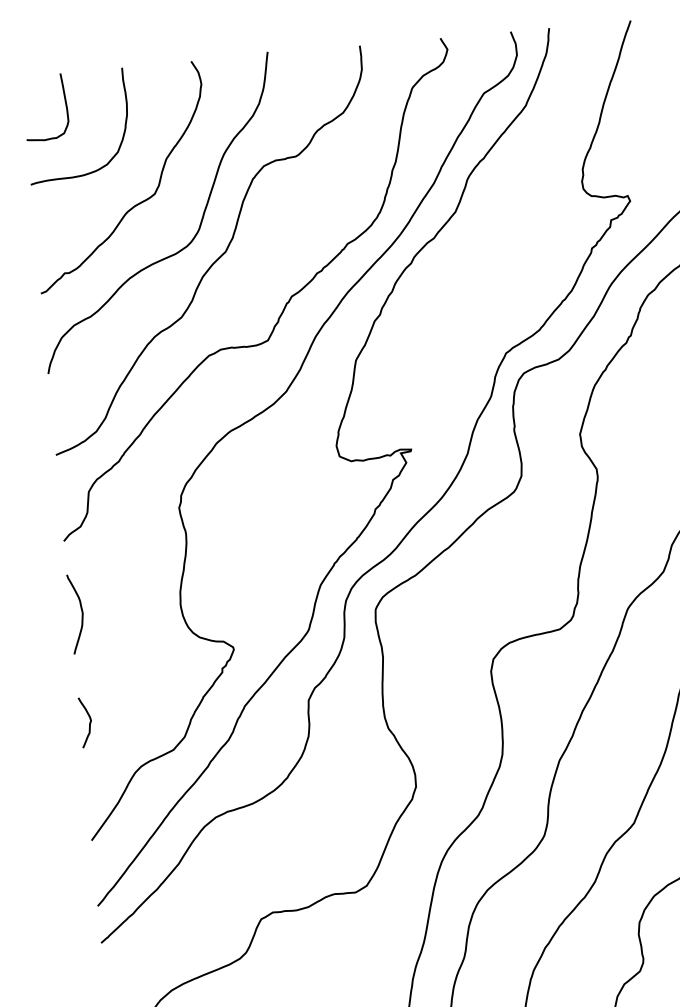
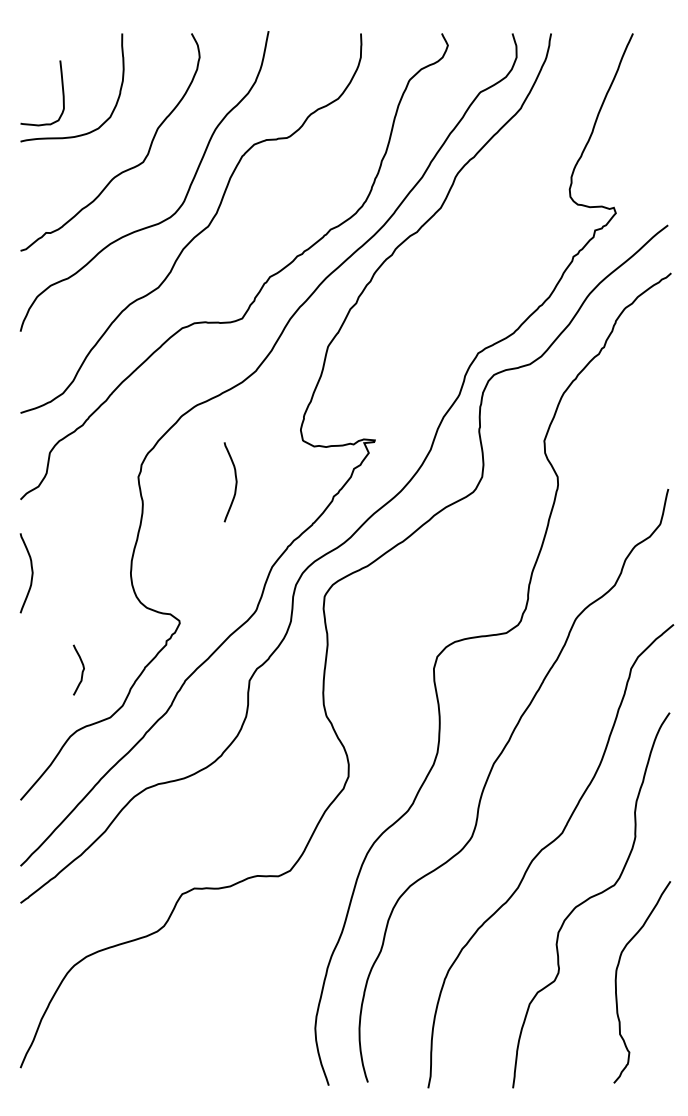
curve: (65, 106) -> (62, 93), moved
curve: (276, 504) -> (235, 482), added
curve: (89, 721) -> (82, 669), moved

